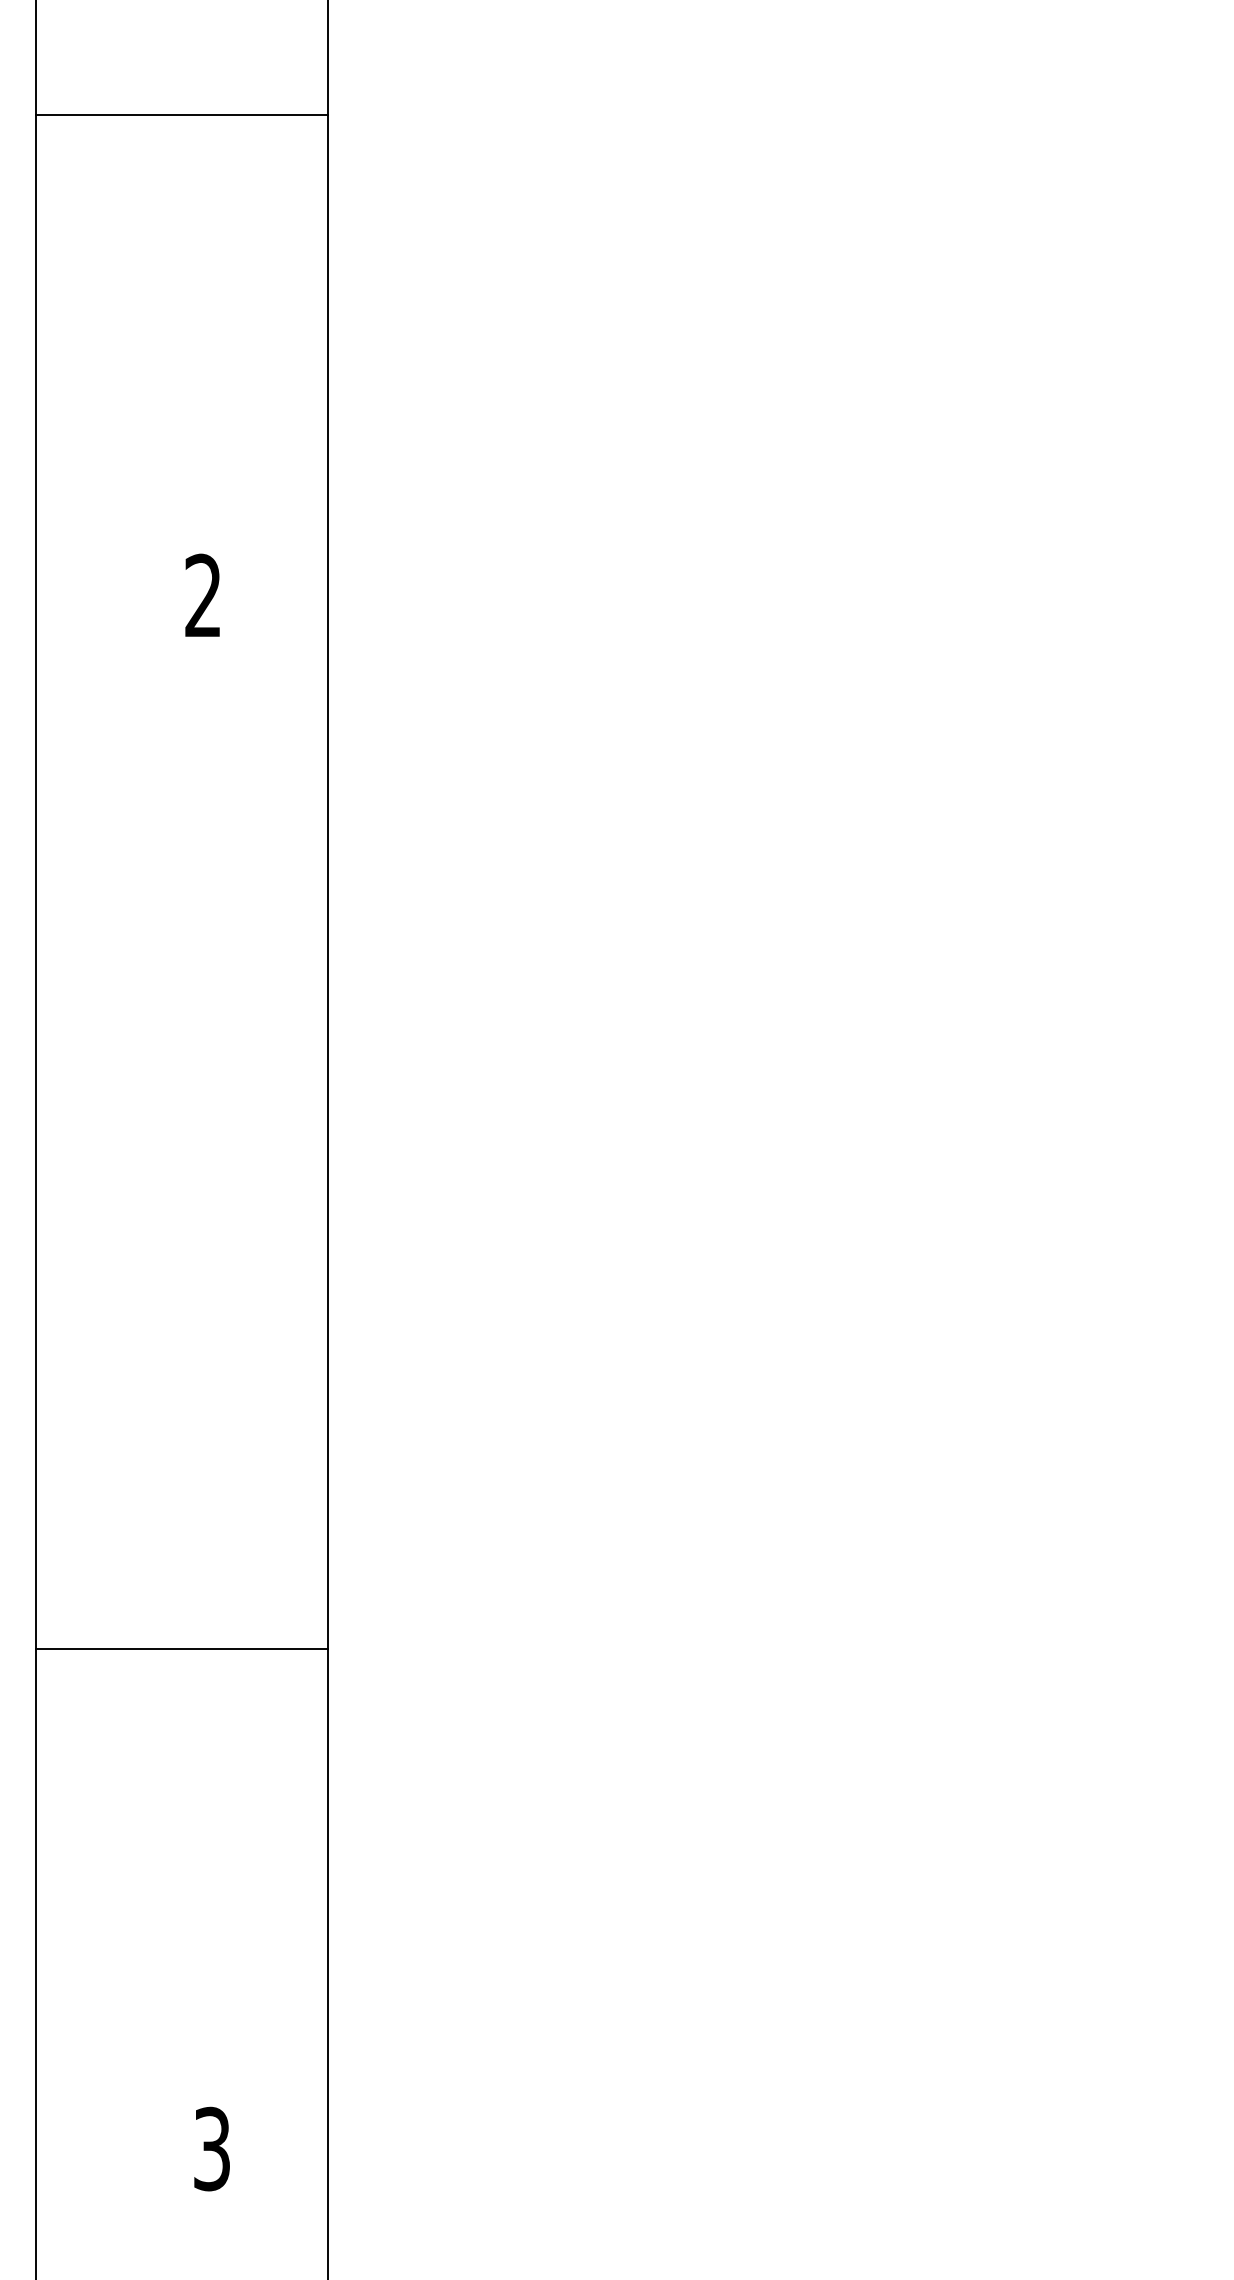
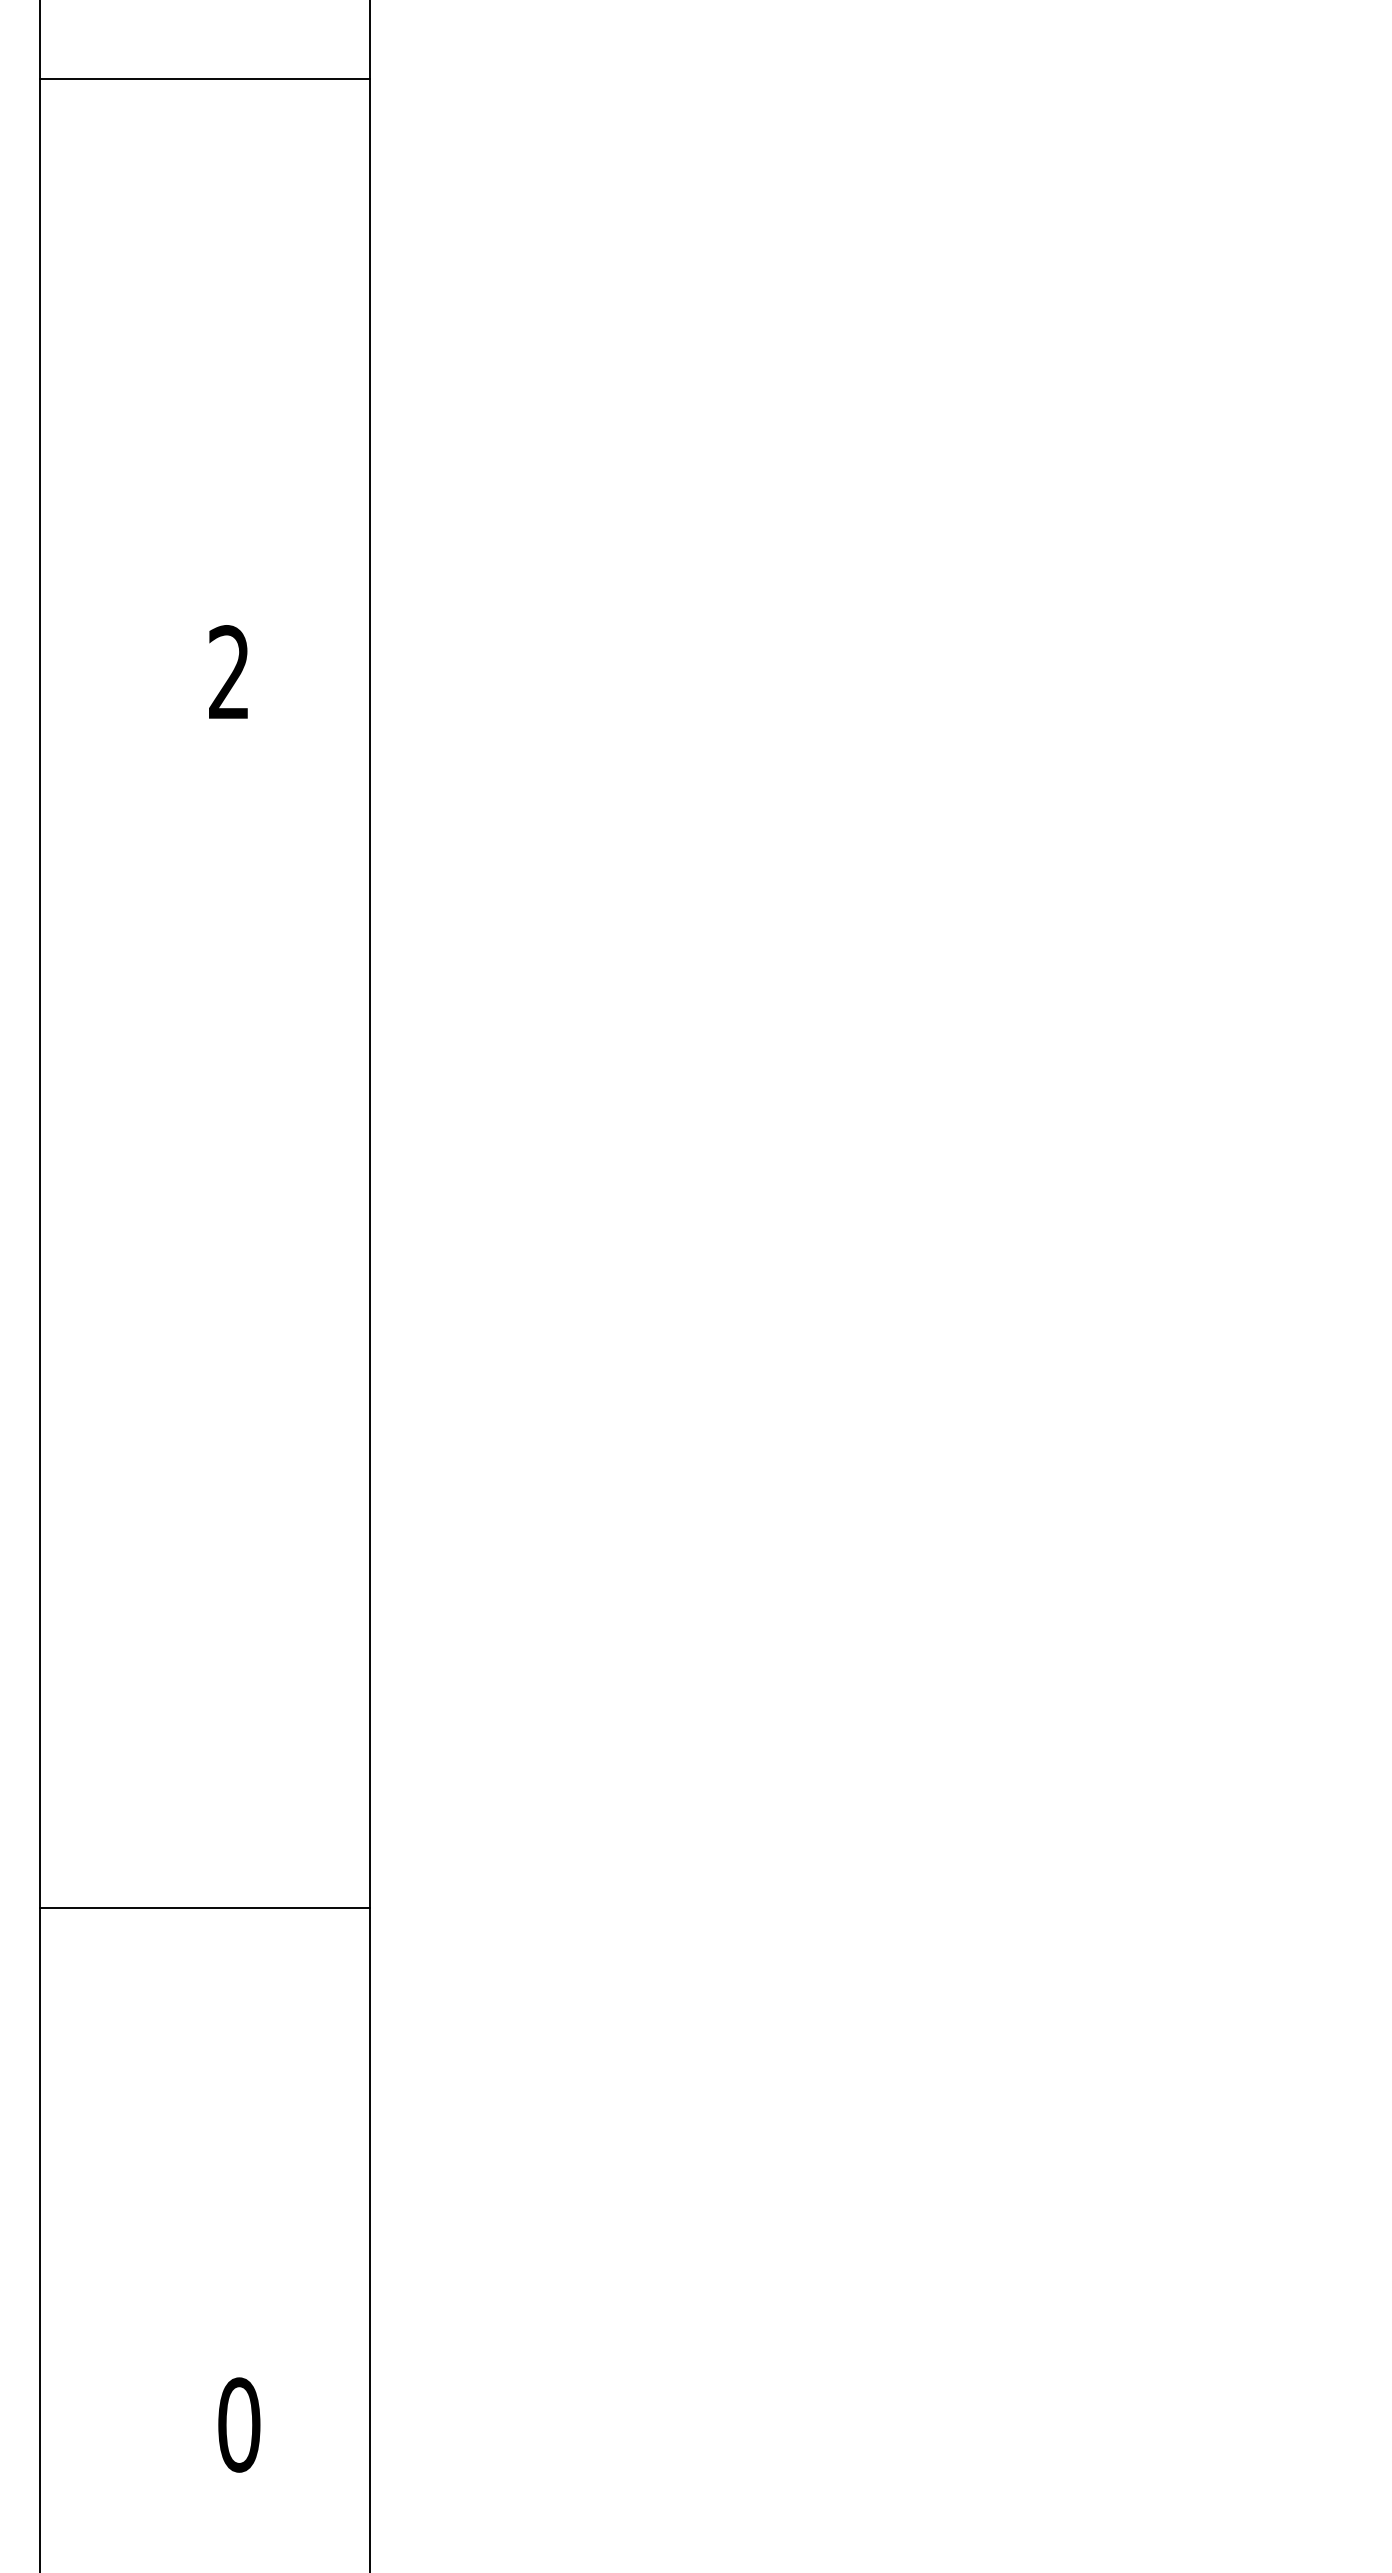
line: (182, 114) -> (205, 78), moved
line: (182, 1648) -> (205, 1907), moved
text: (212, 2148) -> (239, 2424), 3 -> 0

